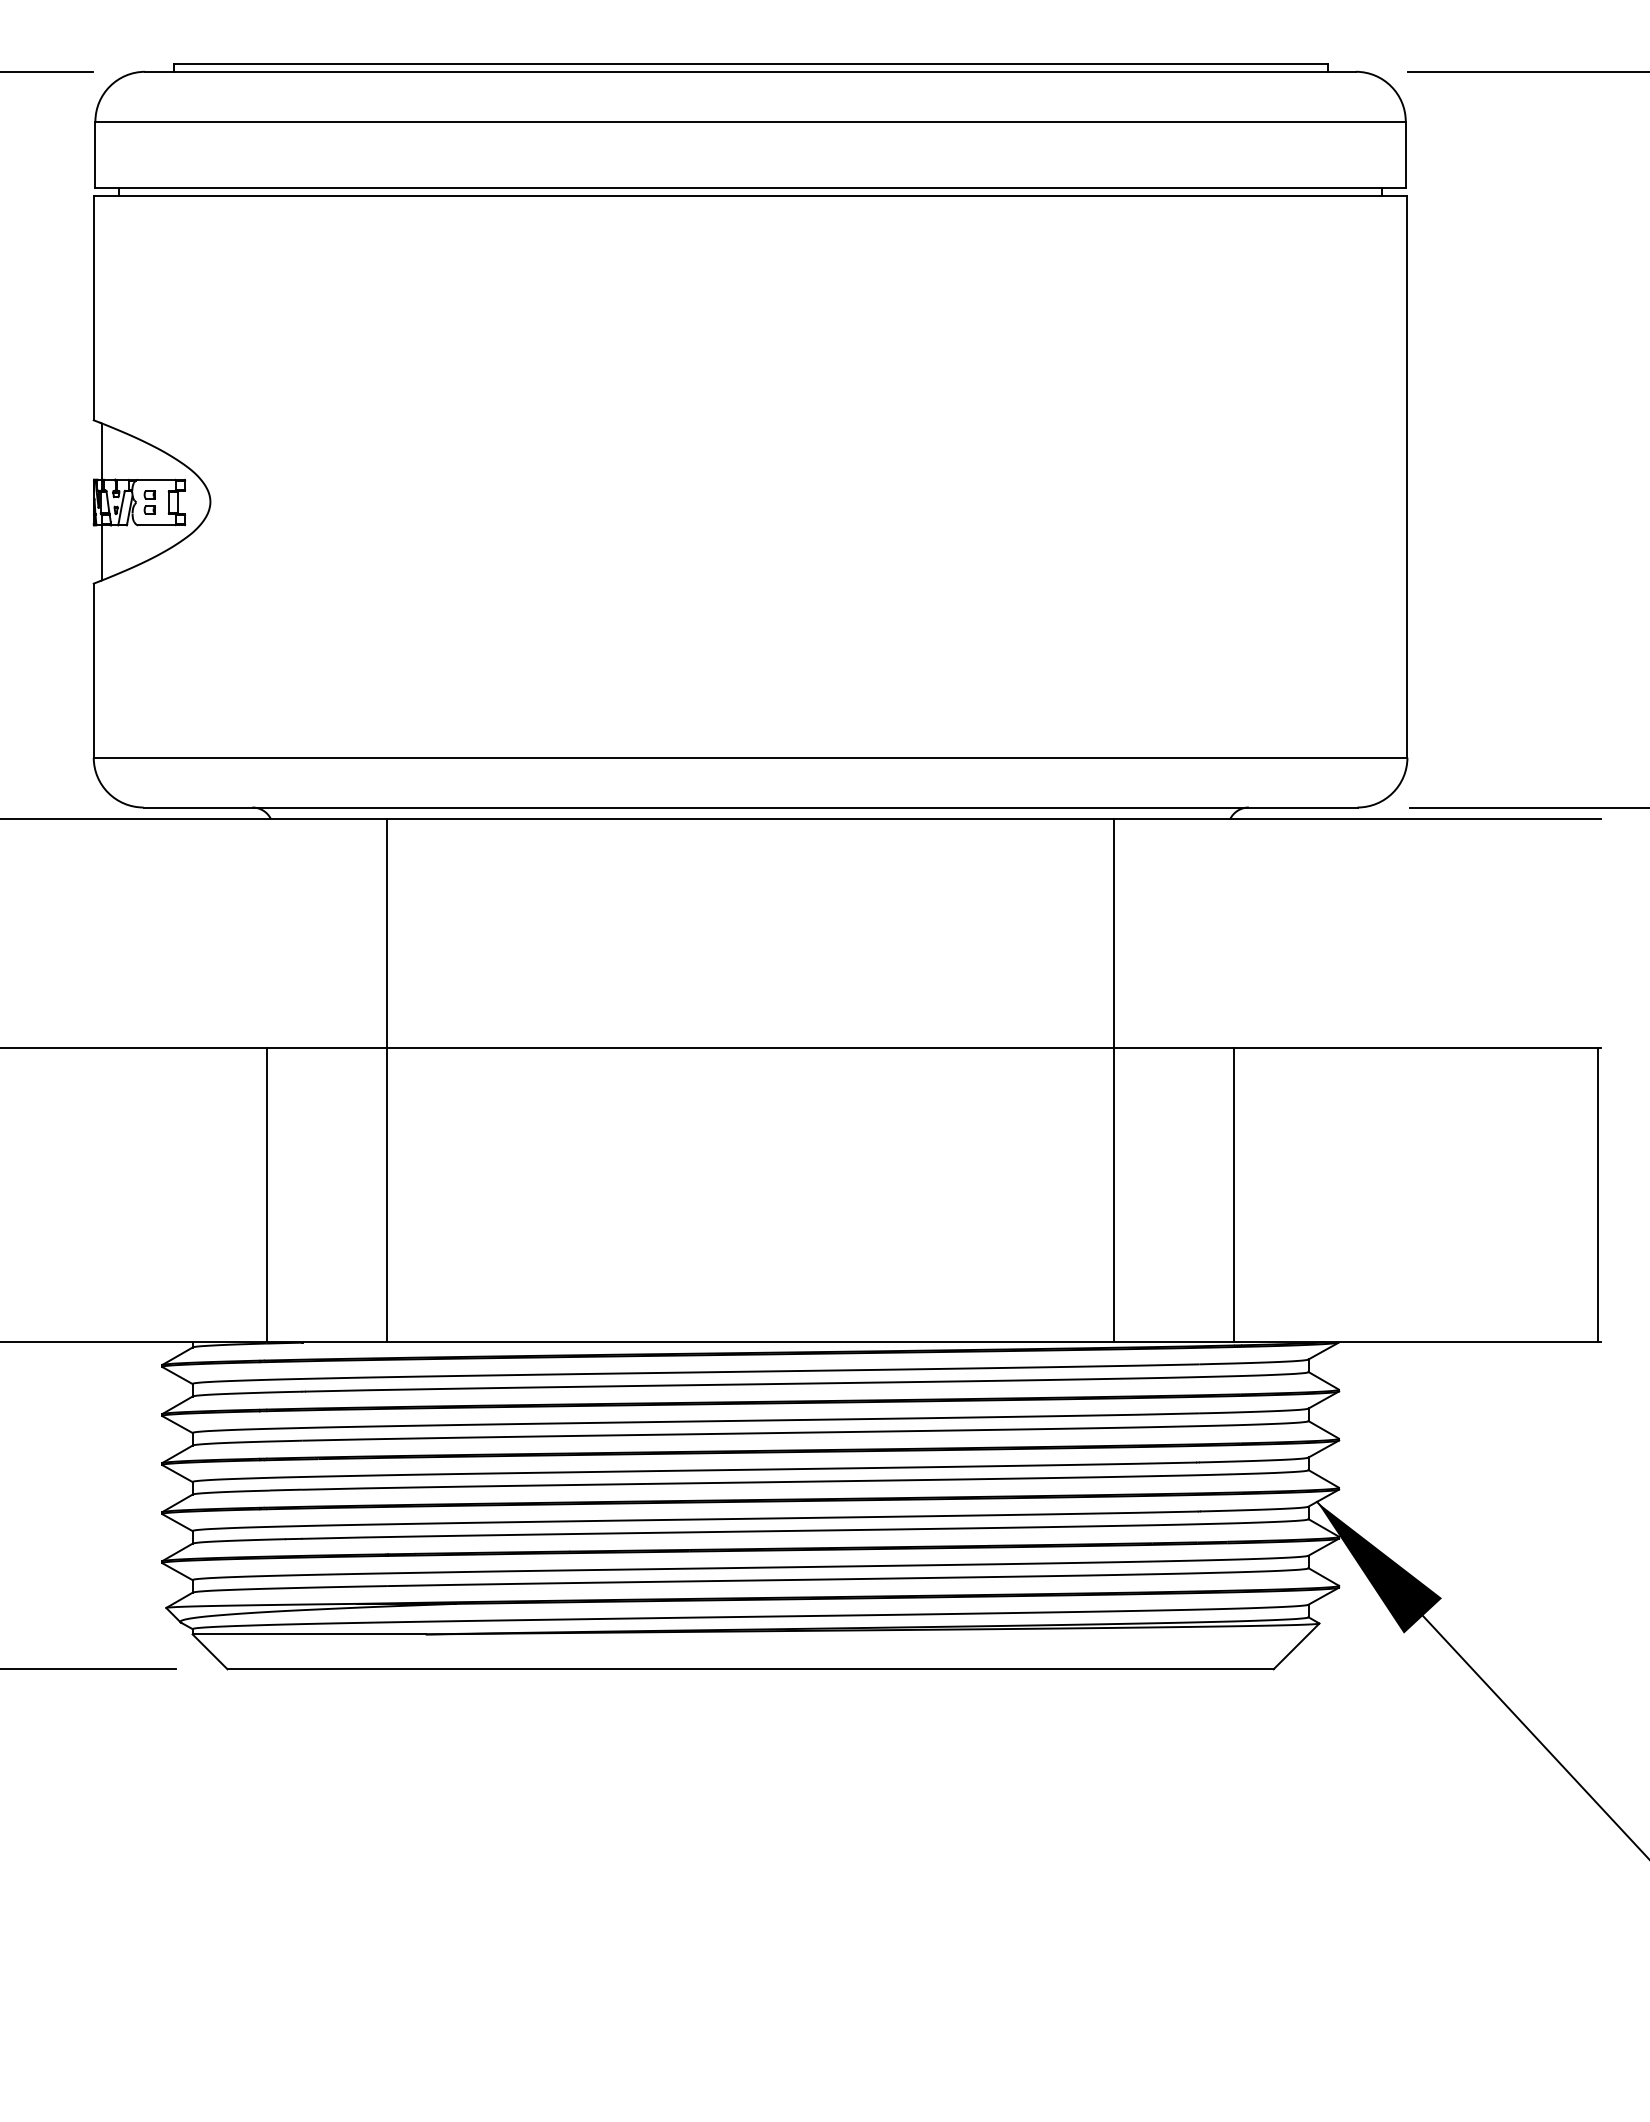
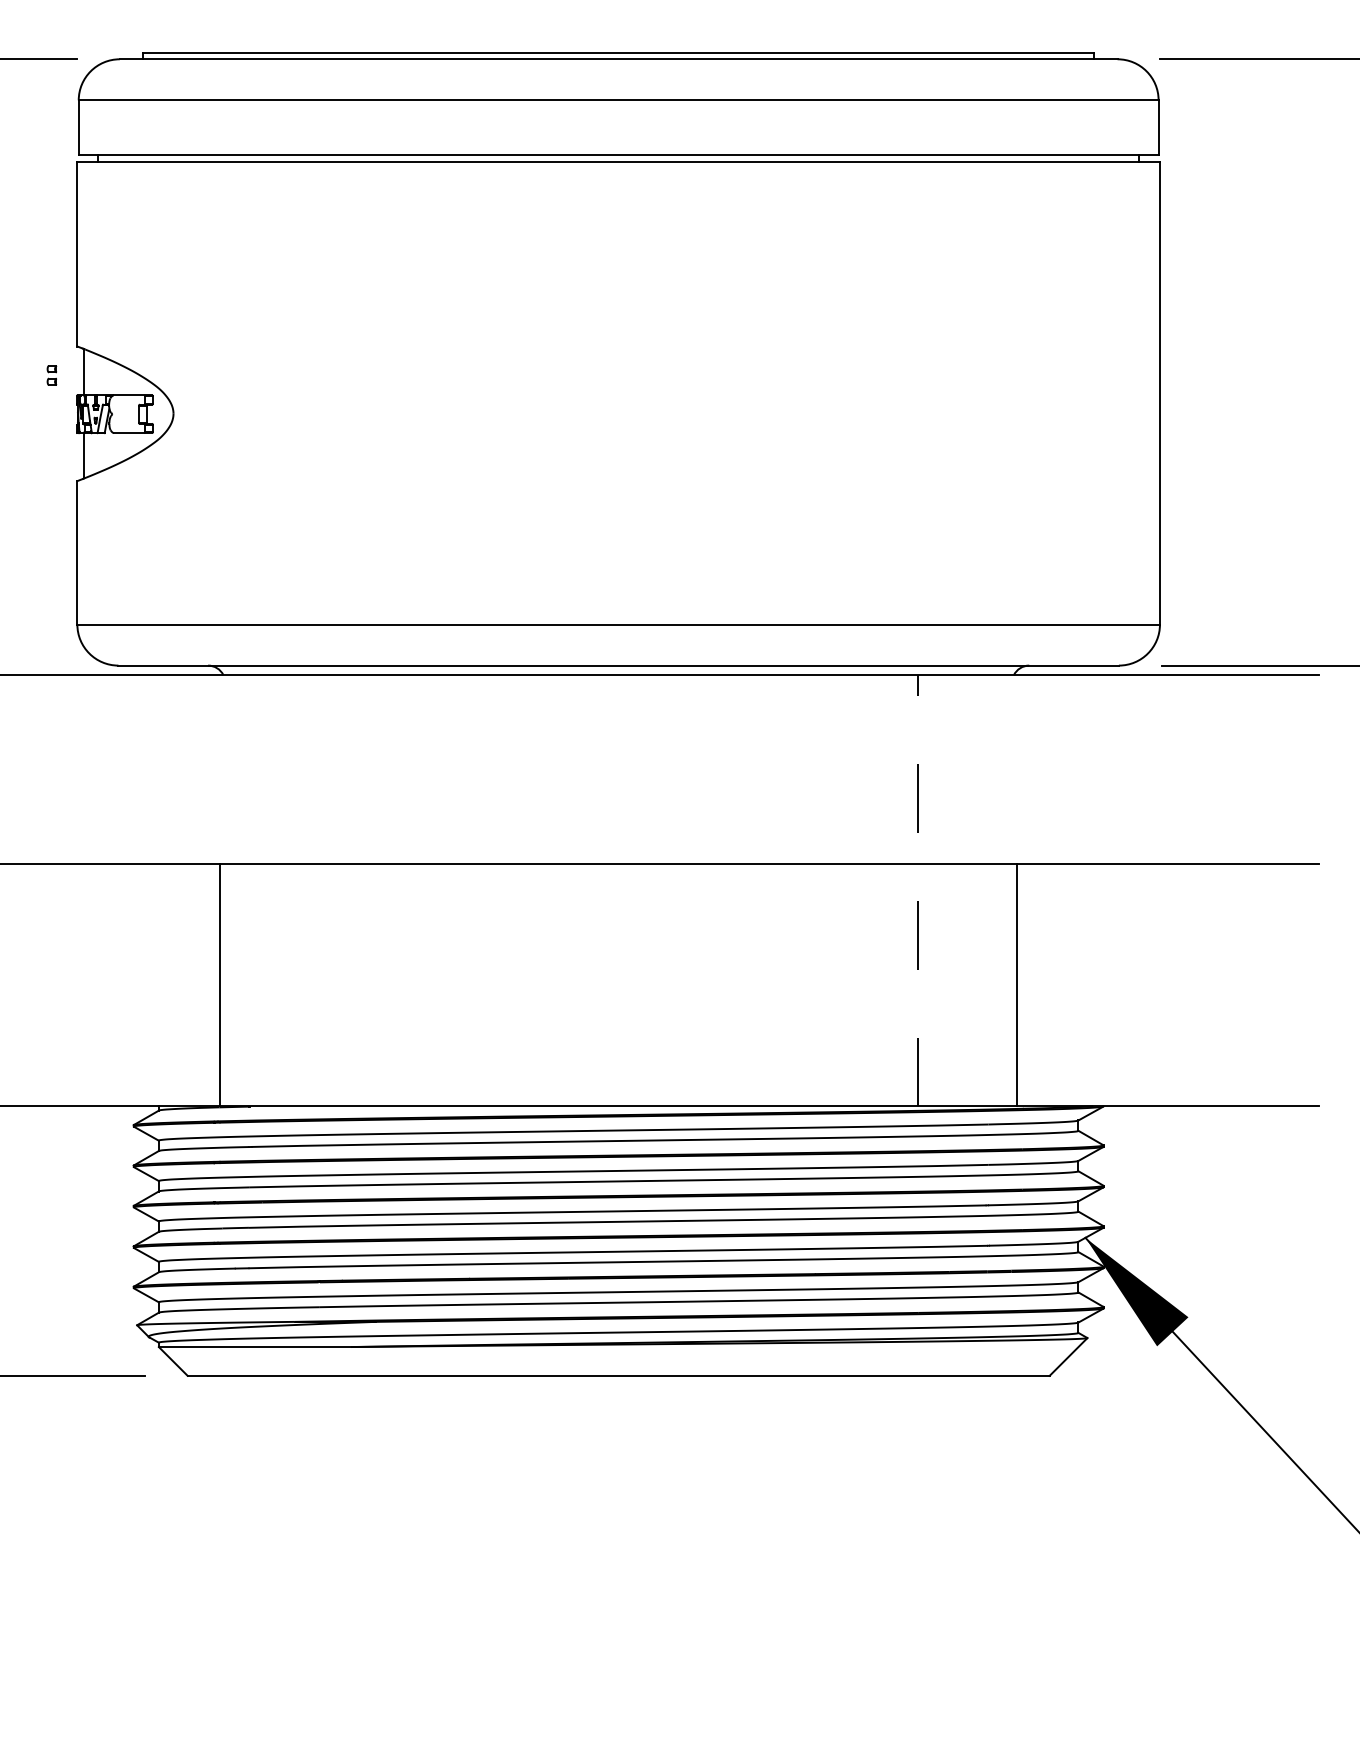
part: (149, 502) -> (51, 375), moved
line: (386, 1080) -> (318, 890), removed
line: (1114, 1080) -> (918, 890), solid -> dashed
line: (1597, 1195) -> (1316, 985), removed

